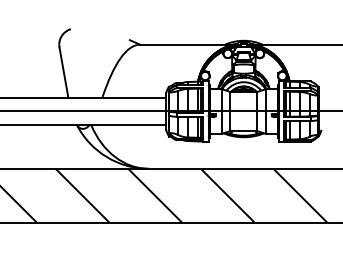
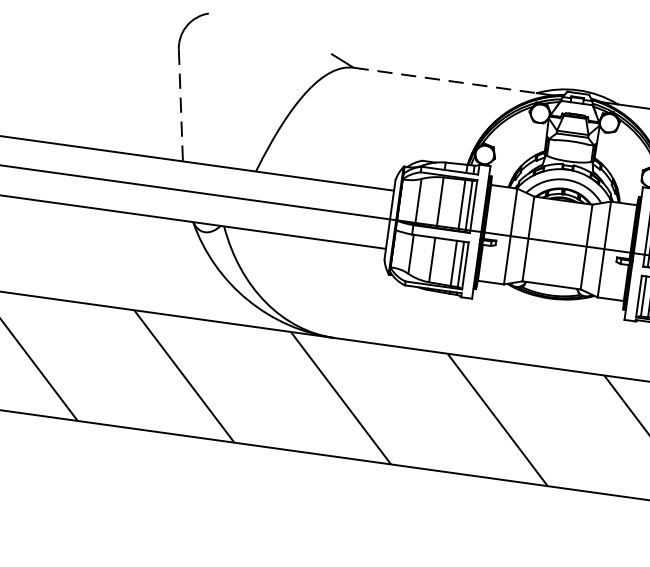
line: (183, 44) -> (447, 80), solid -> dashed
line: (63, 72) -> (179, 104), solid -> dashed

